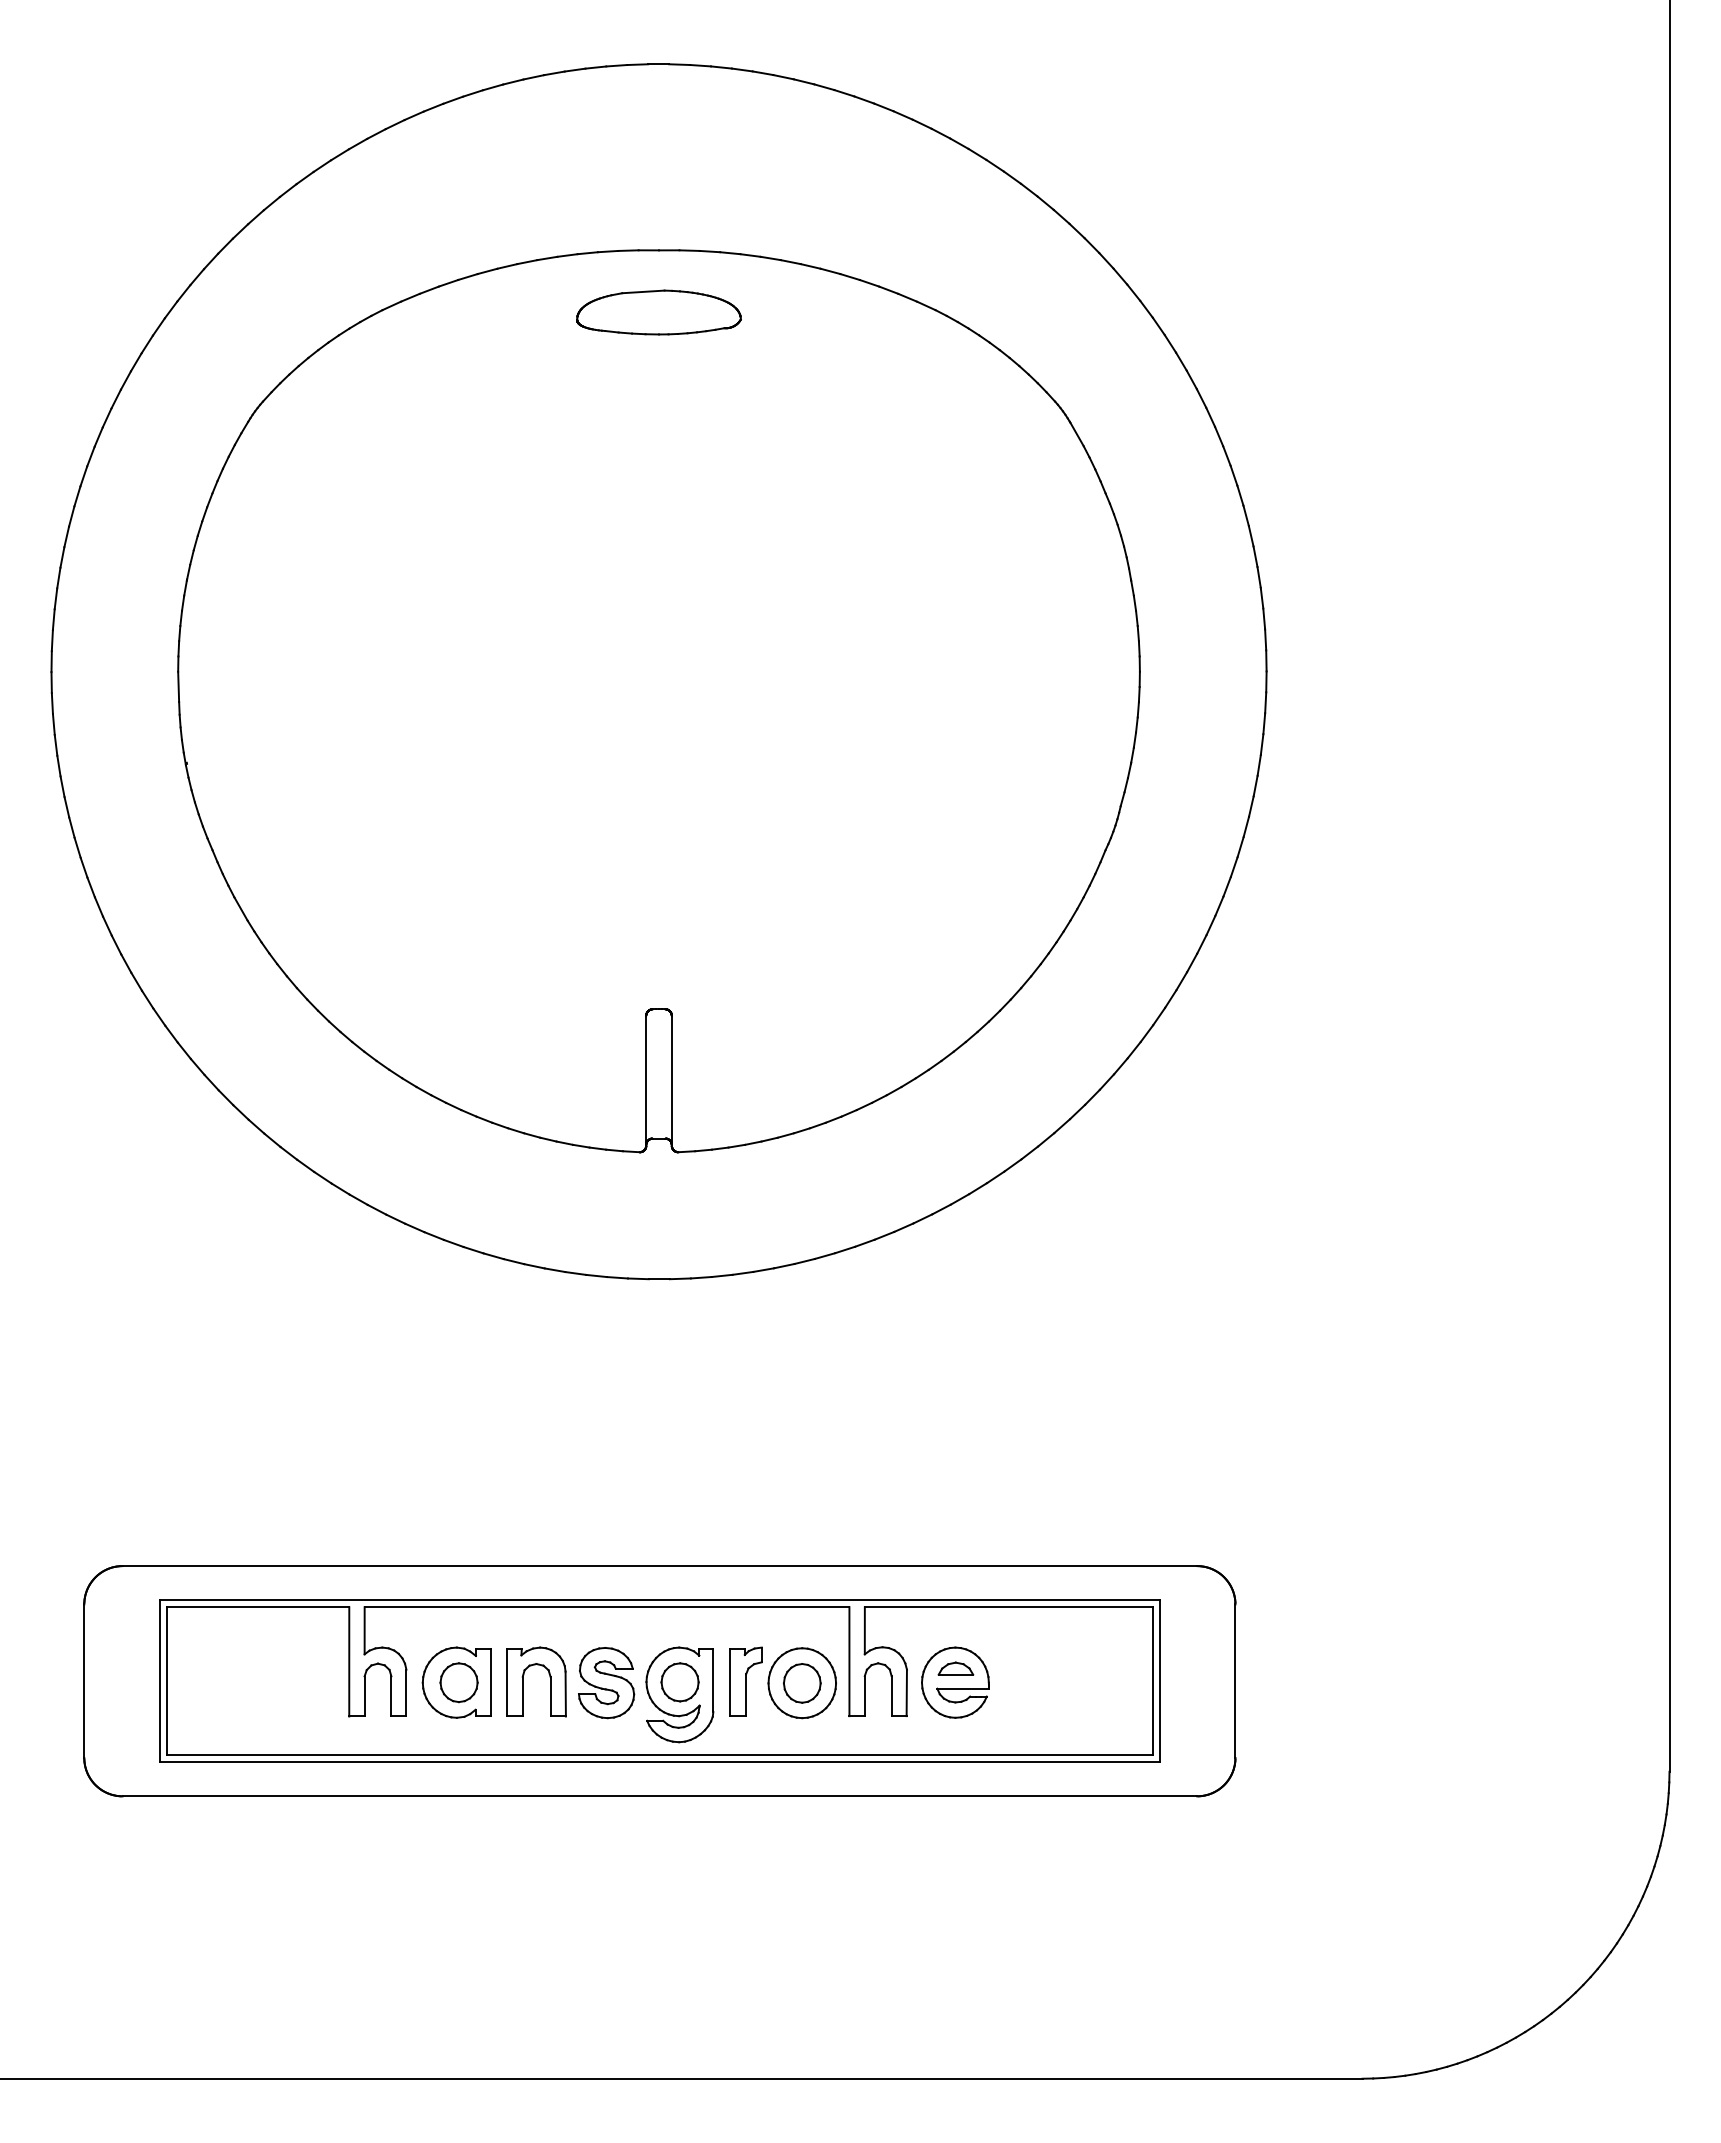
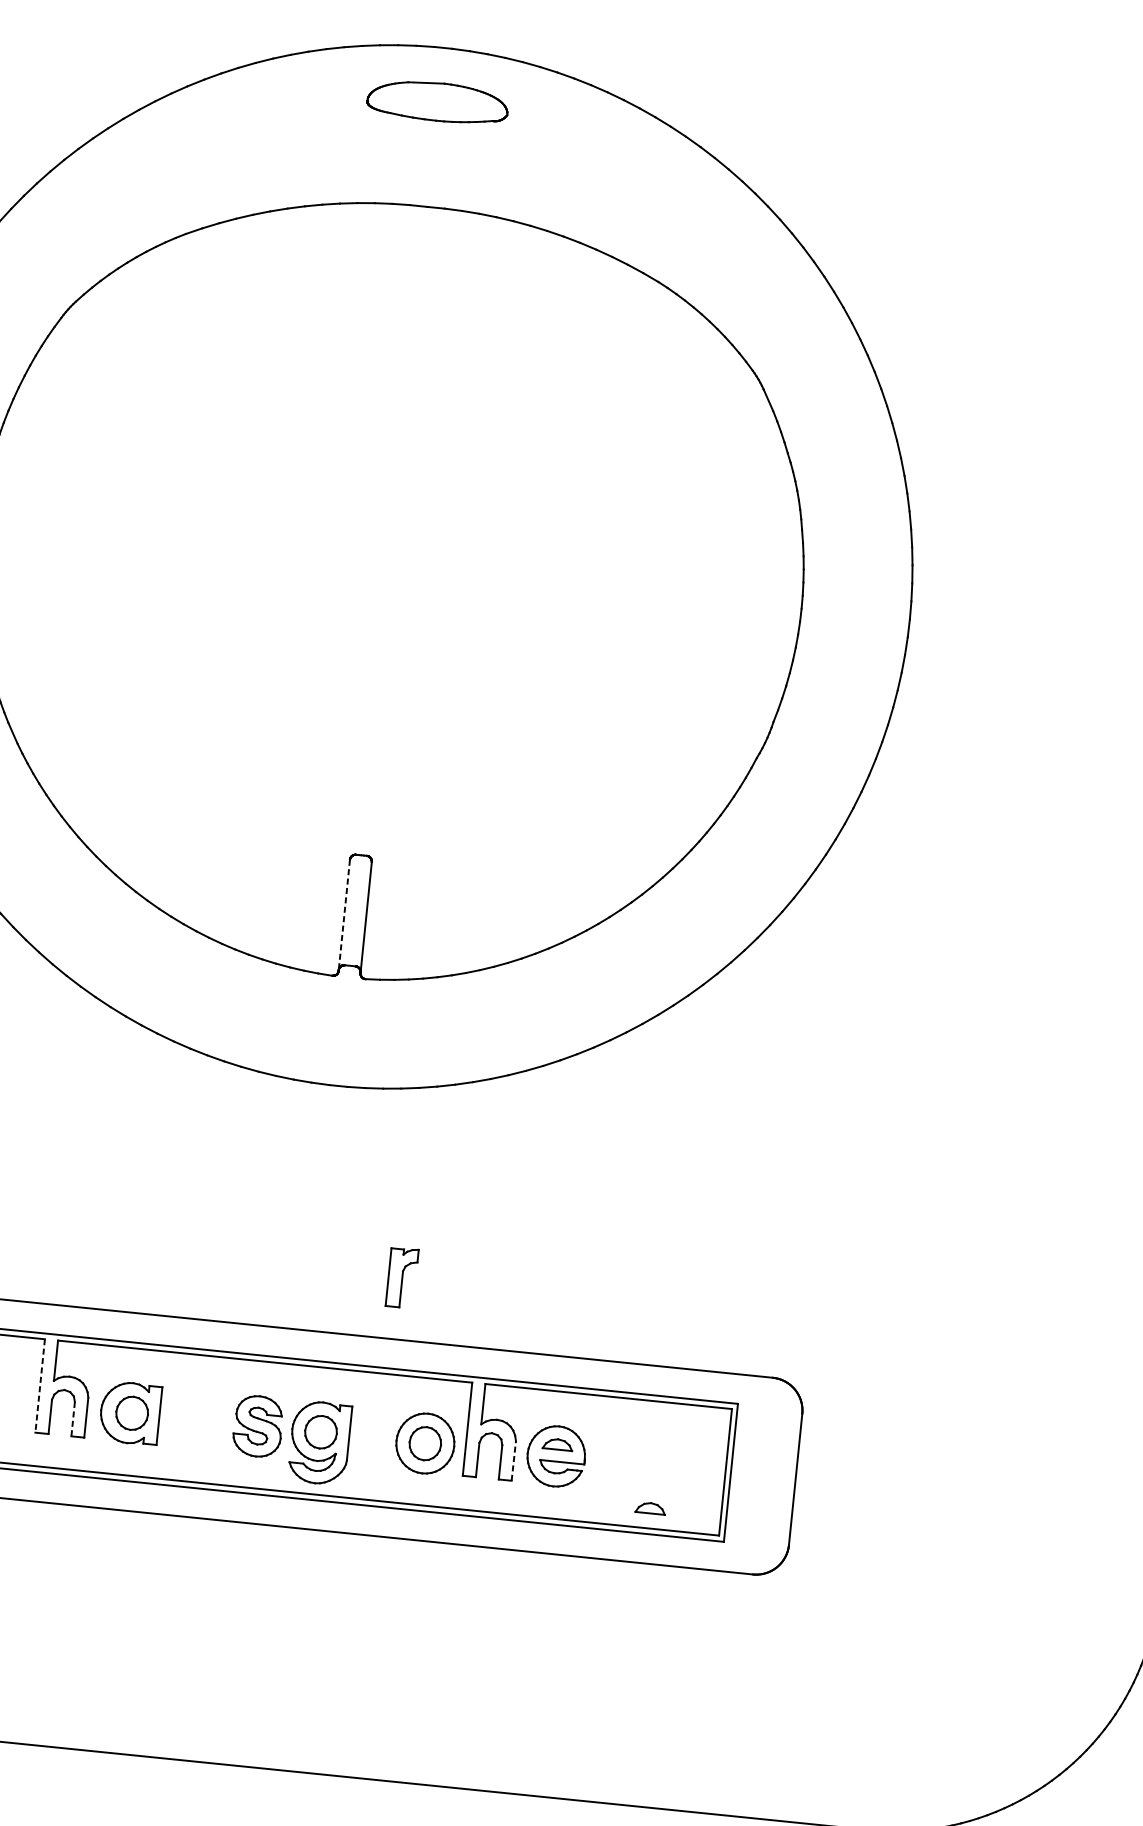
part: (658, 312) -> (437, 101), moved
line: (646, 1080) -> (344, 915), solid -> dashed
line: (349, 1661) -> (40, 1385), solid -> dashed
part: (523, 1681) -> (187, 1417), removed
part: (745, 1681) -> (401, 1277), moved
line: (906, 1692) -> (513, 1460), solid -> dashed
line: (391, 1696) -> (73, 1419), solid -> dashed
part: (1070, 1731) -> (650, 1508), added

